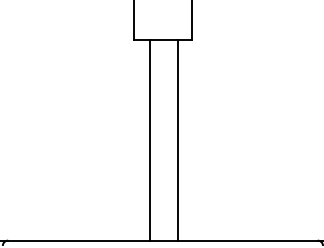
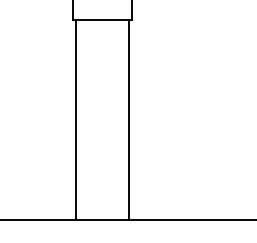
line: (150, 140) -> (76, 120), moved
line: (177, 140) -> (129, 120), moved

